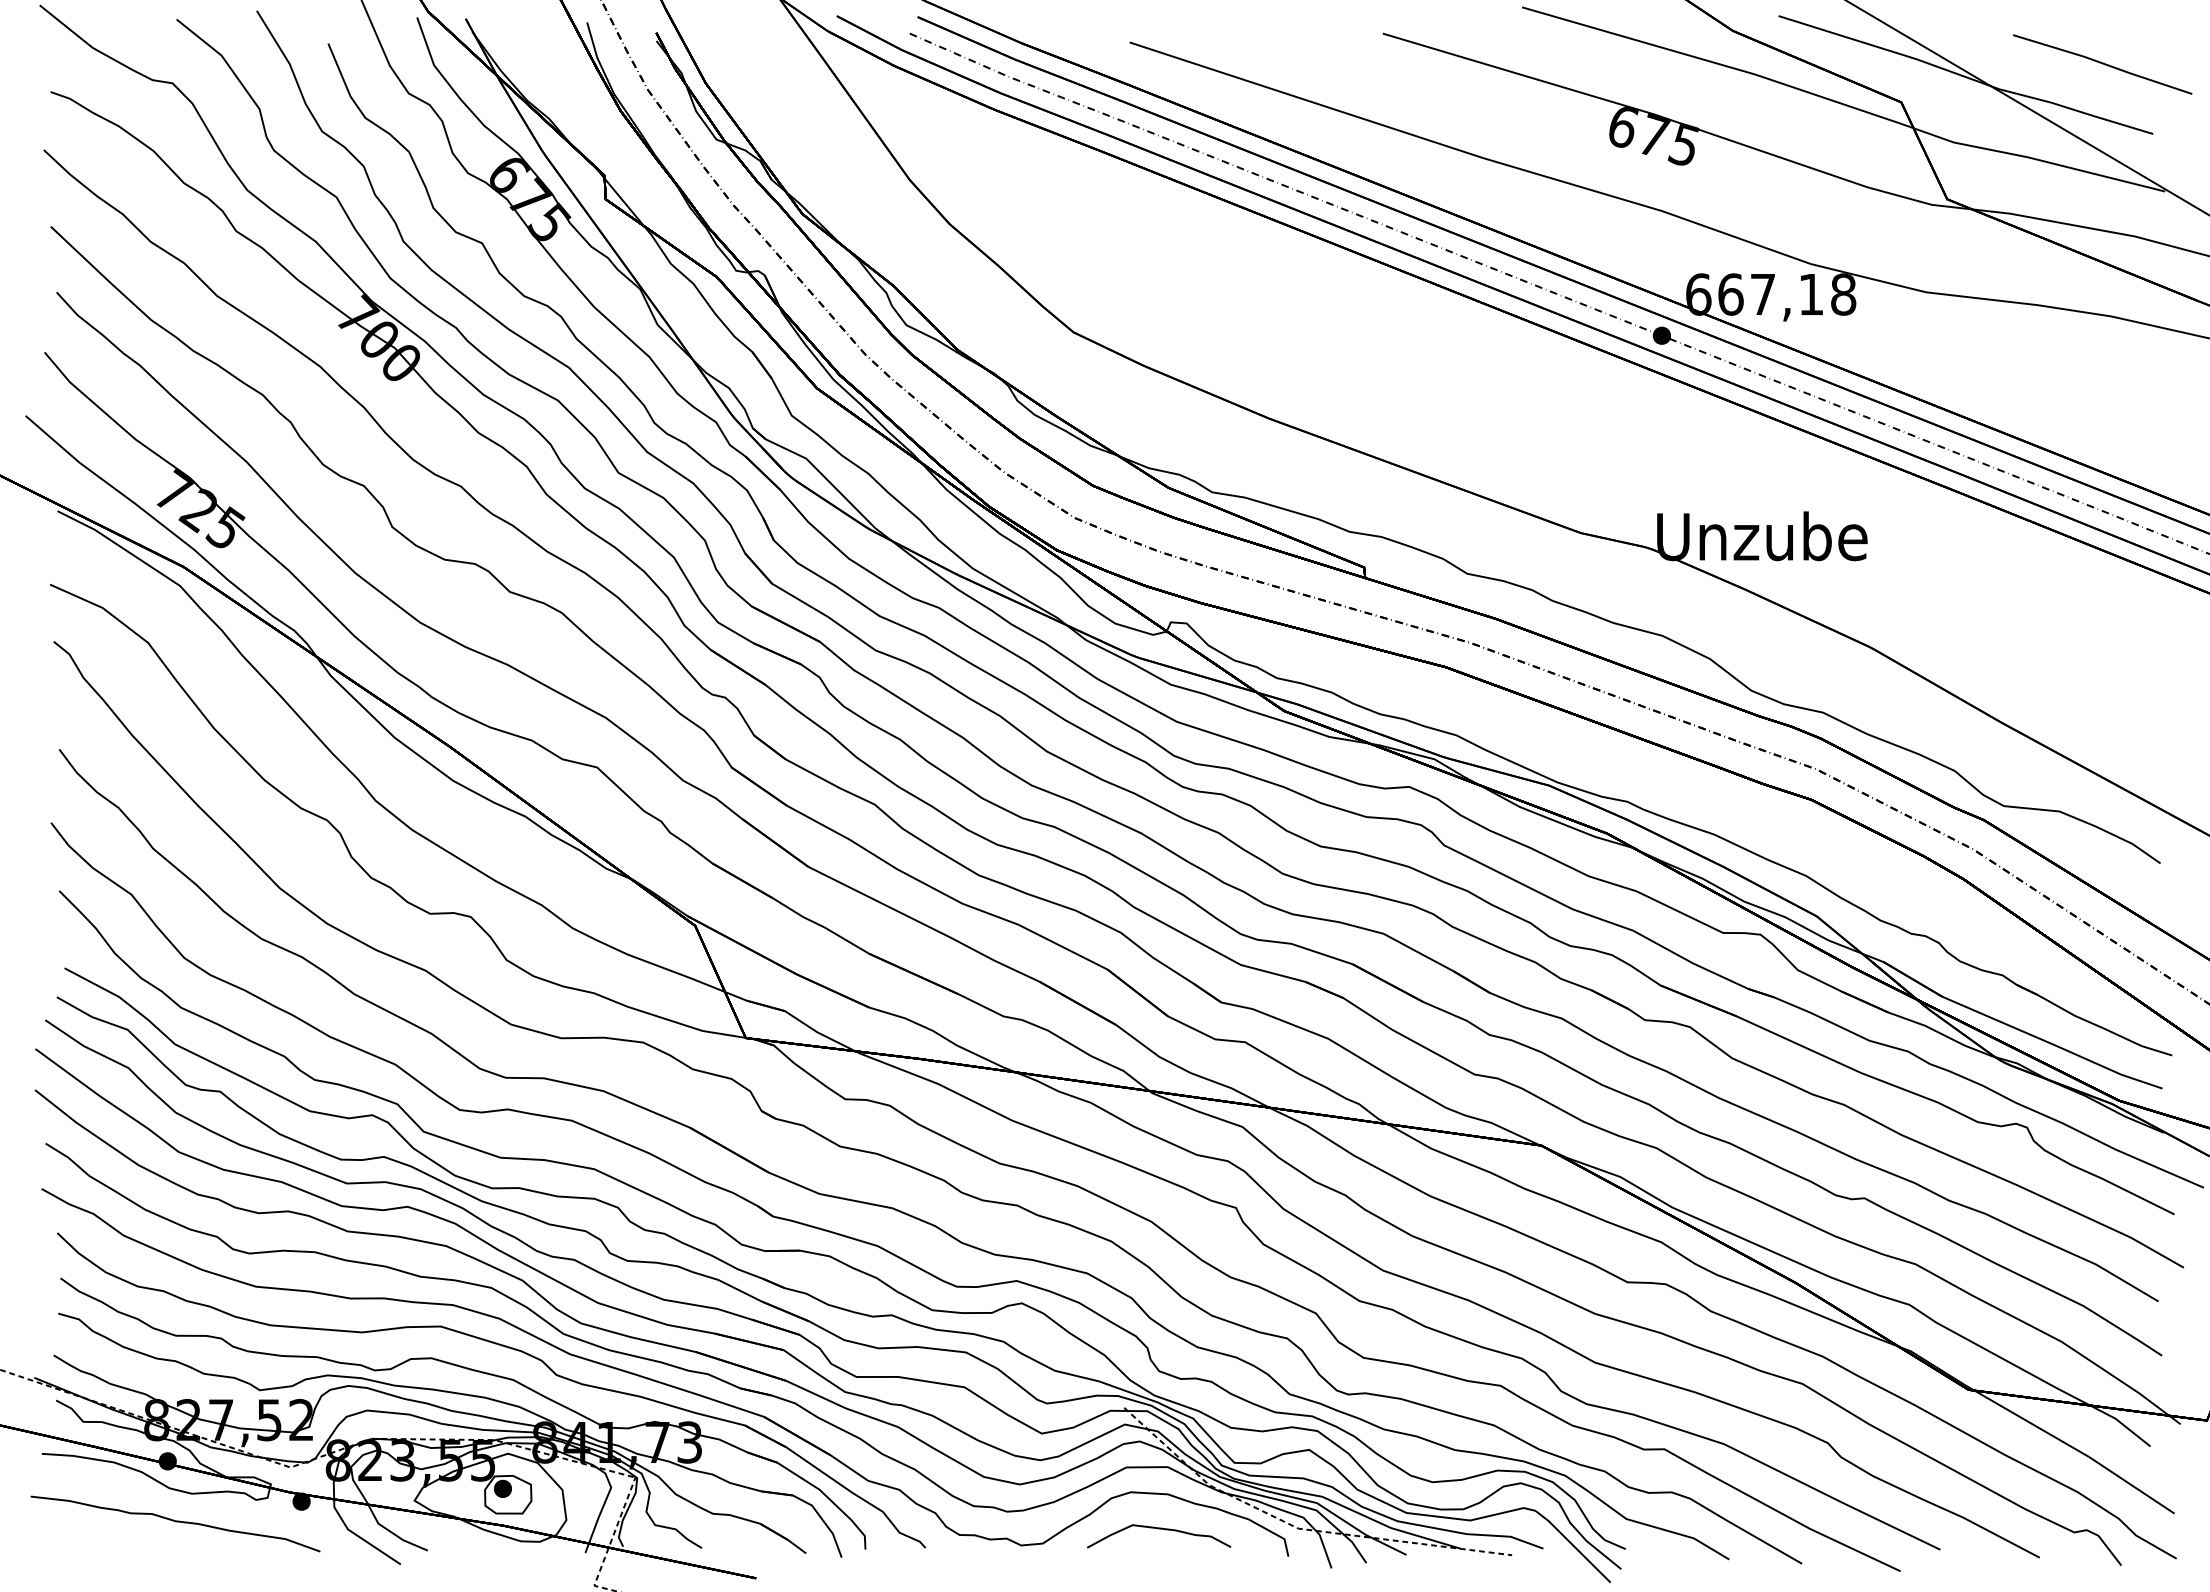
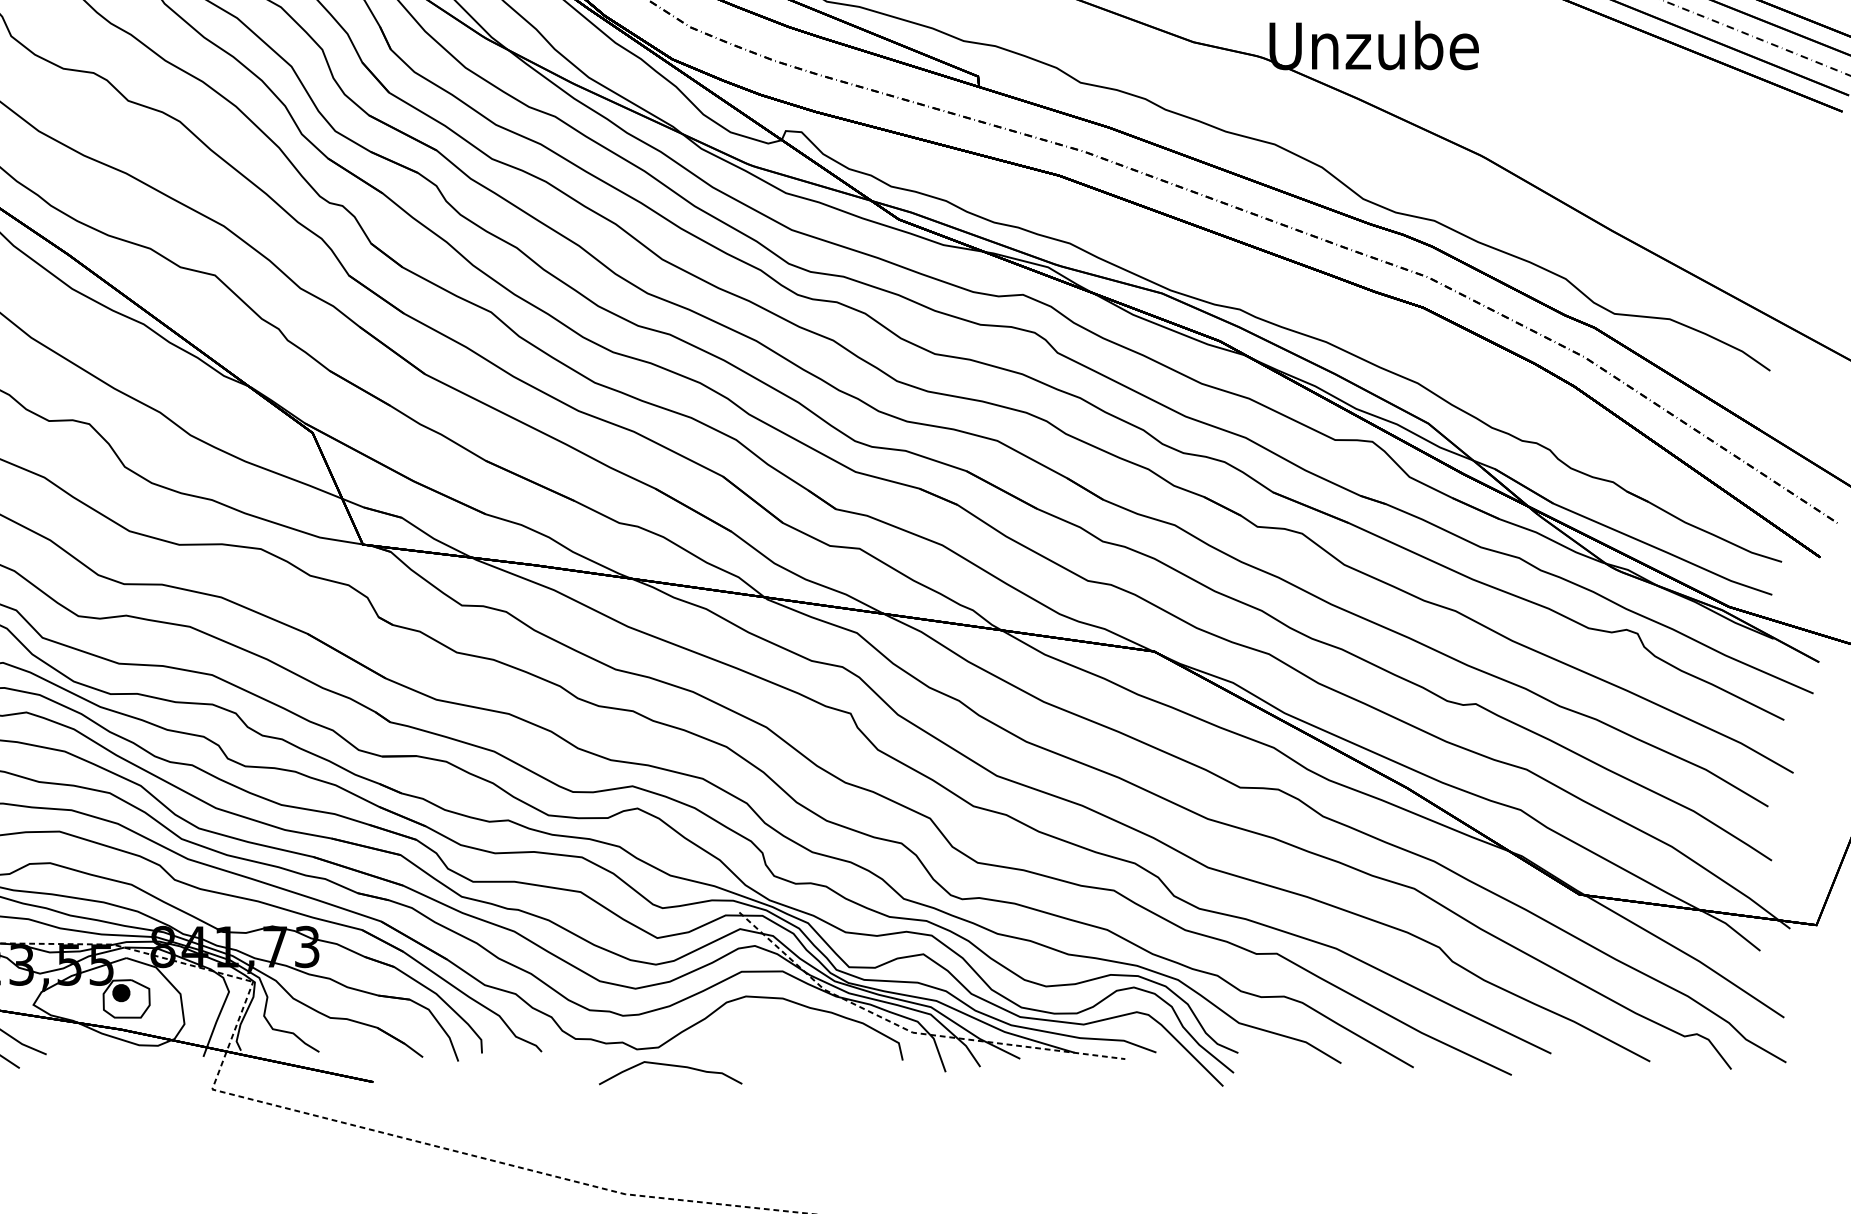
curve: (1159, 1529) -> (671, 1066), moved

